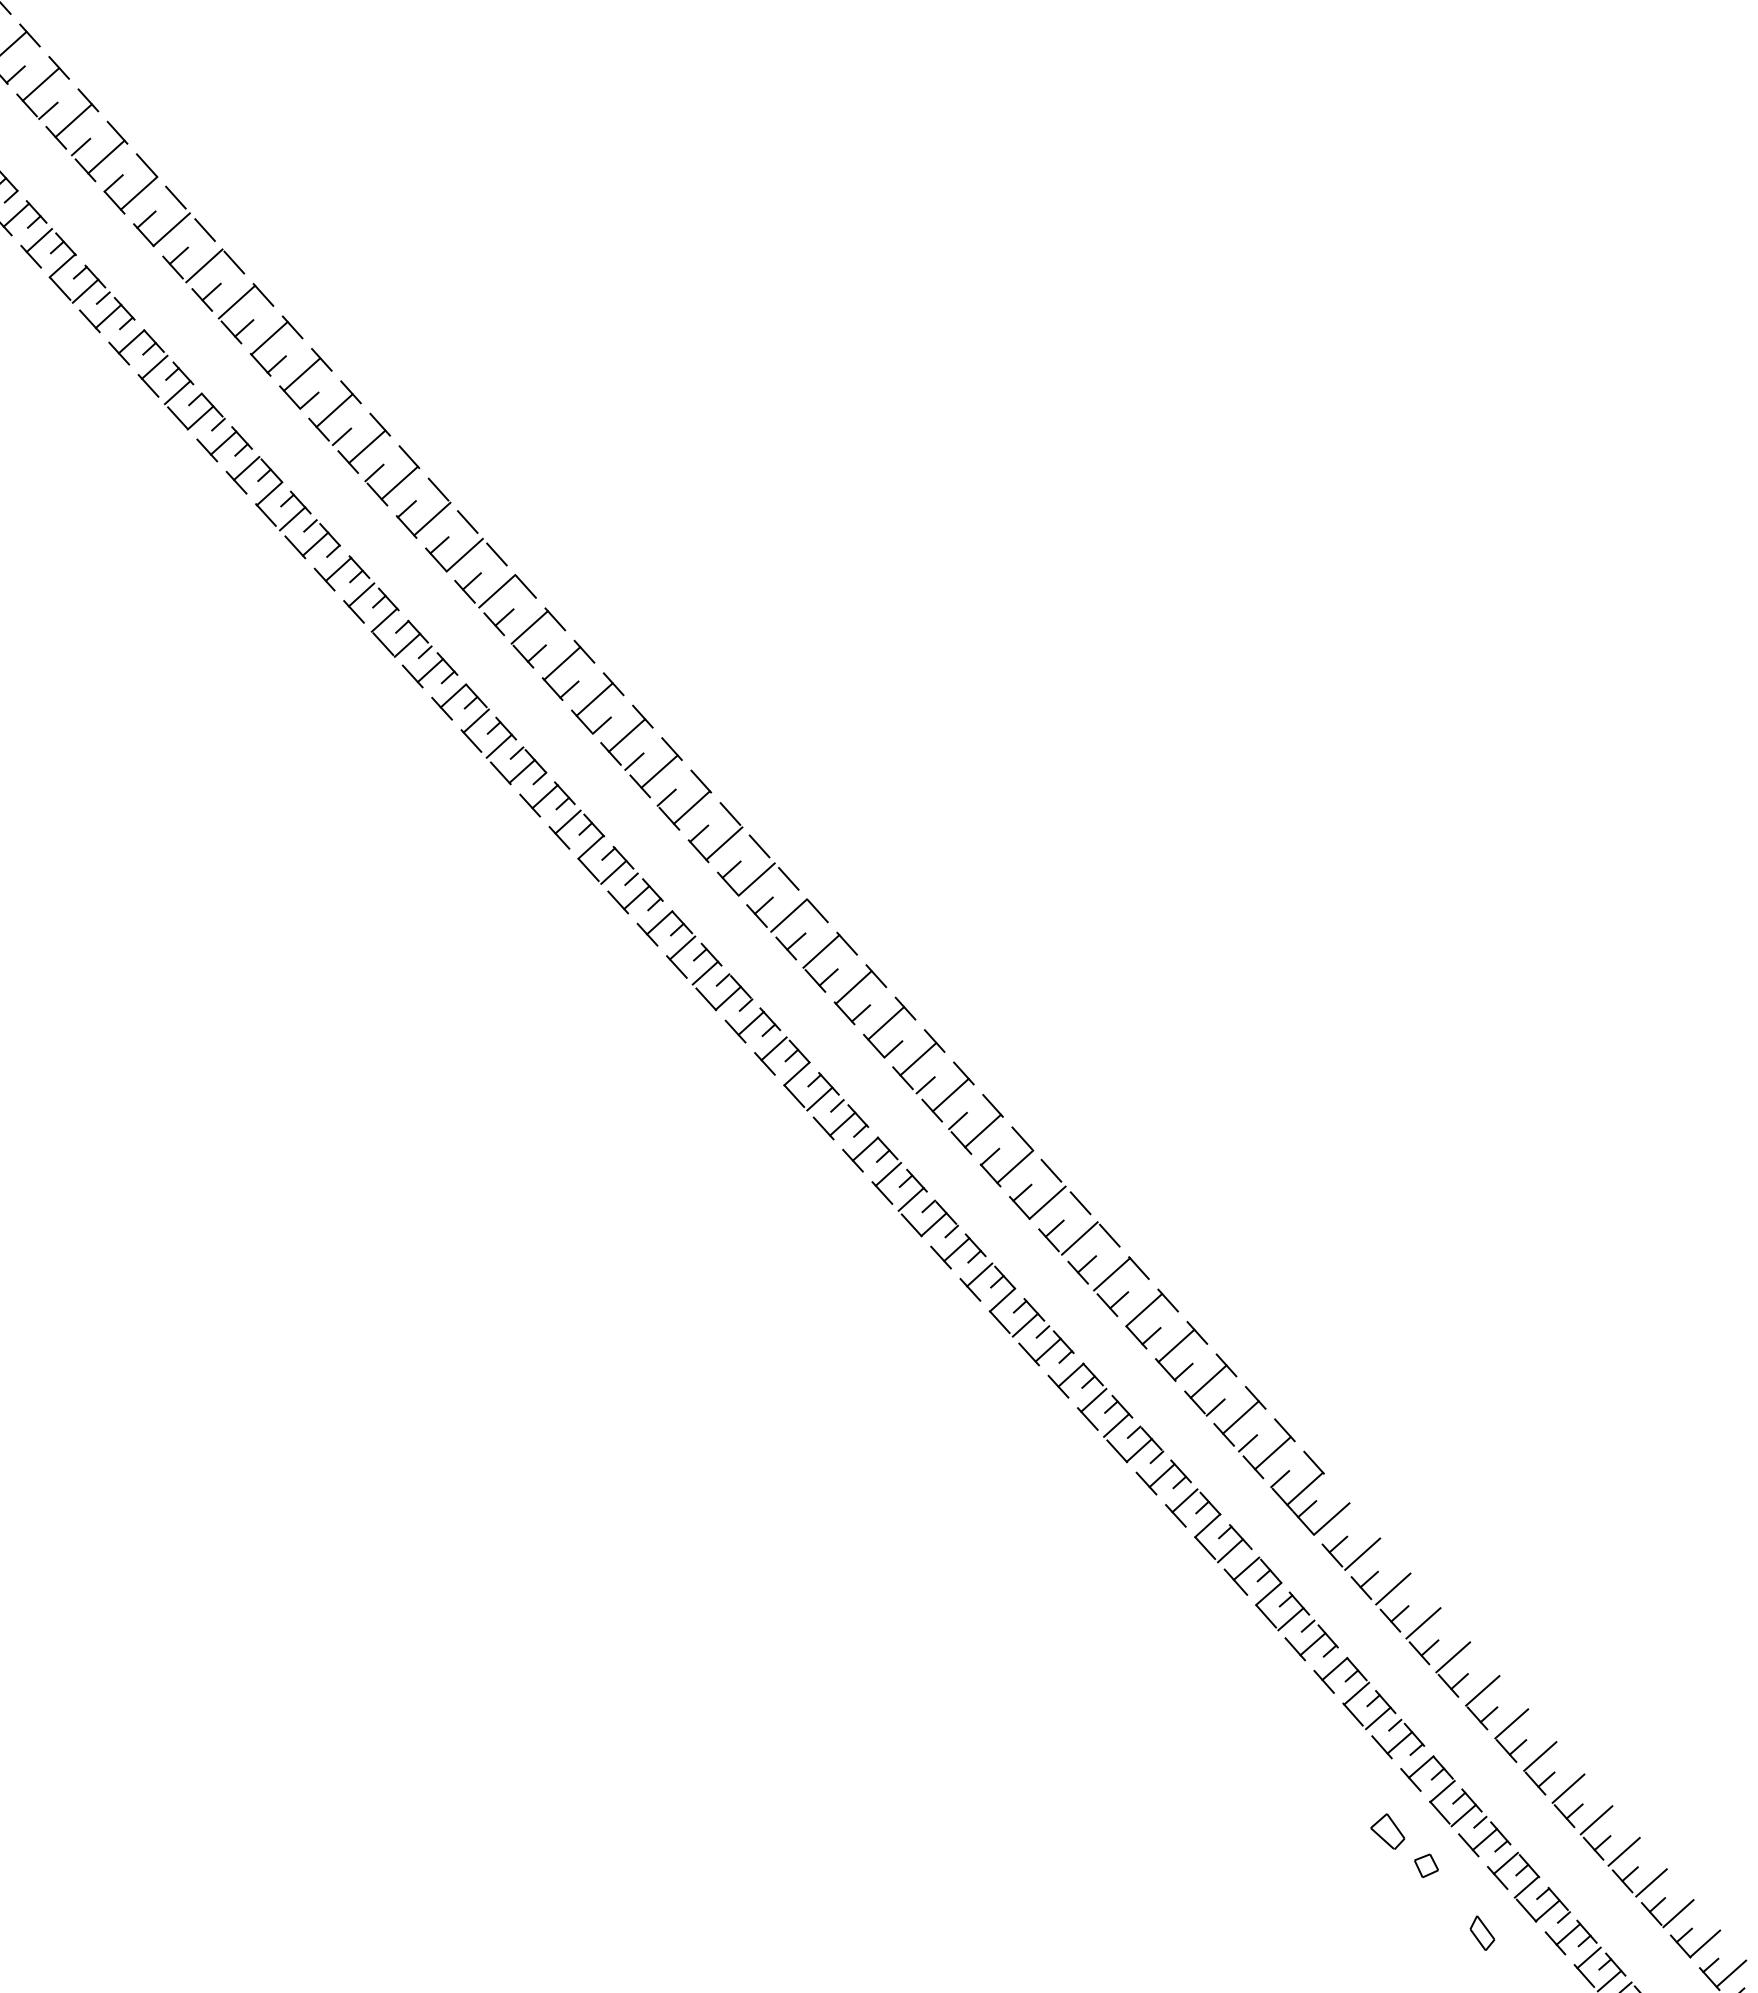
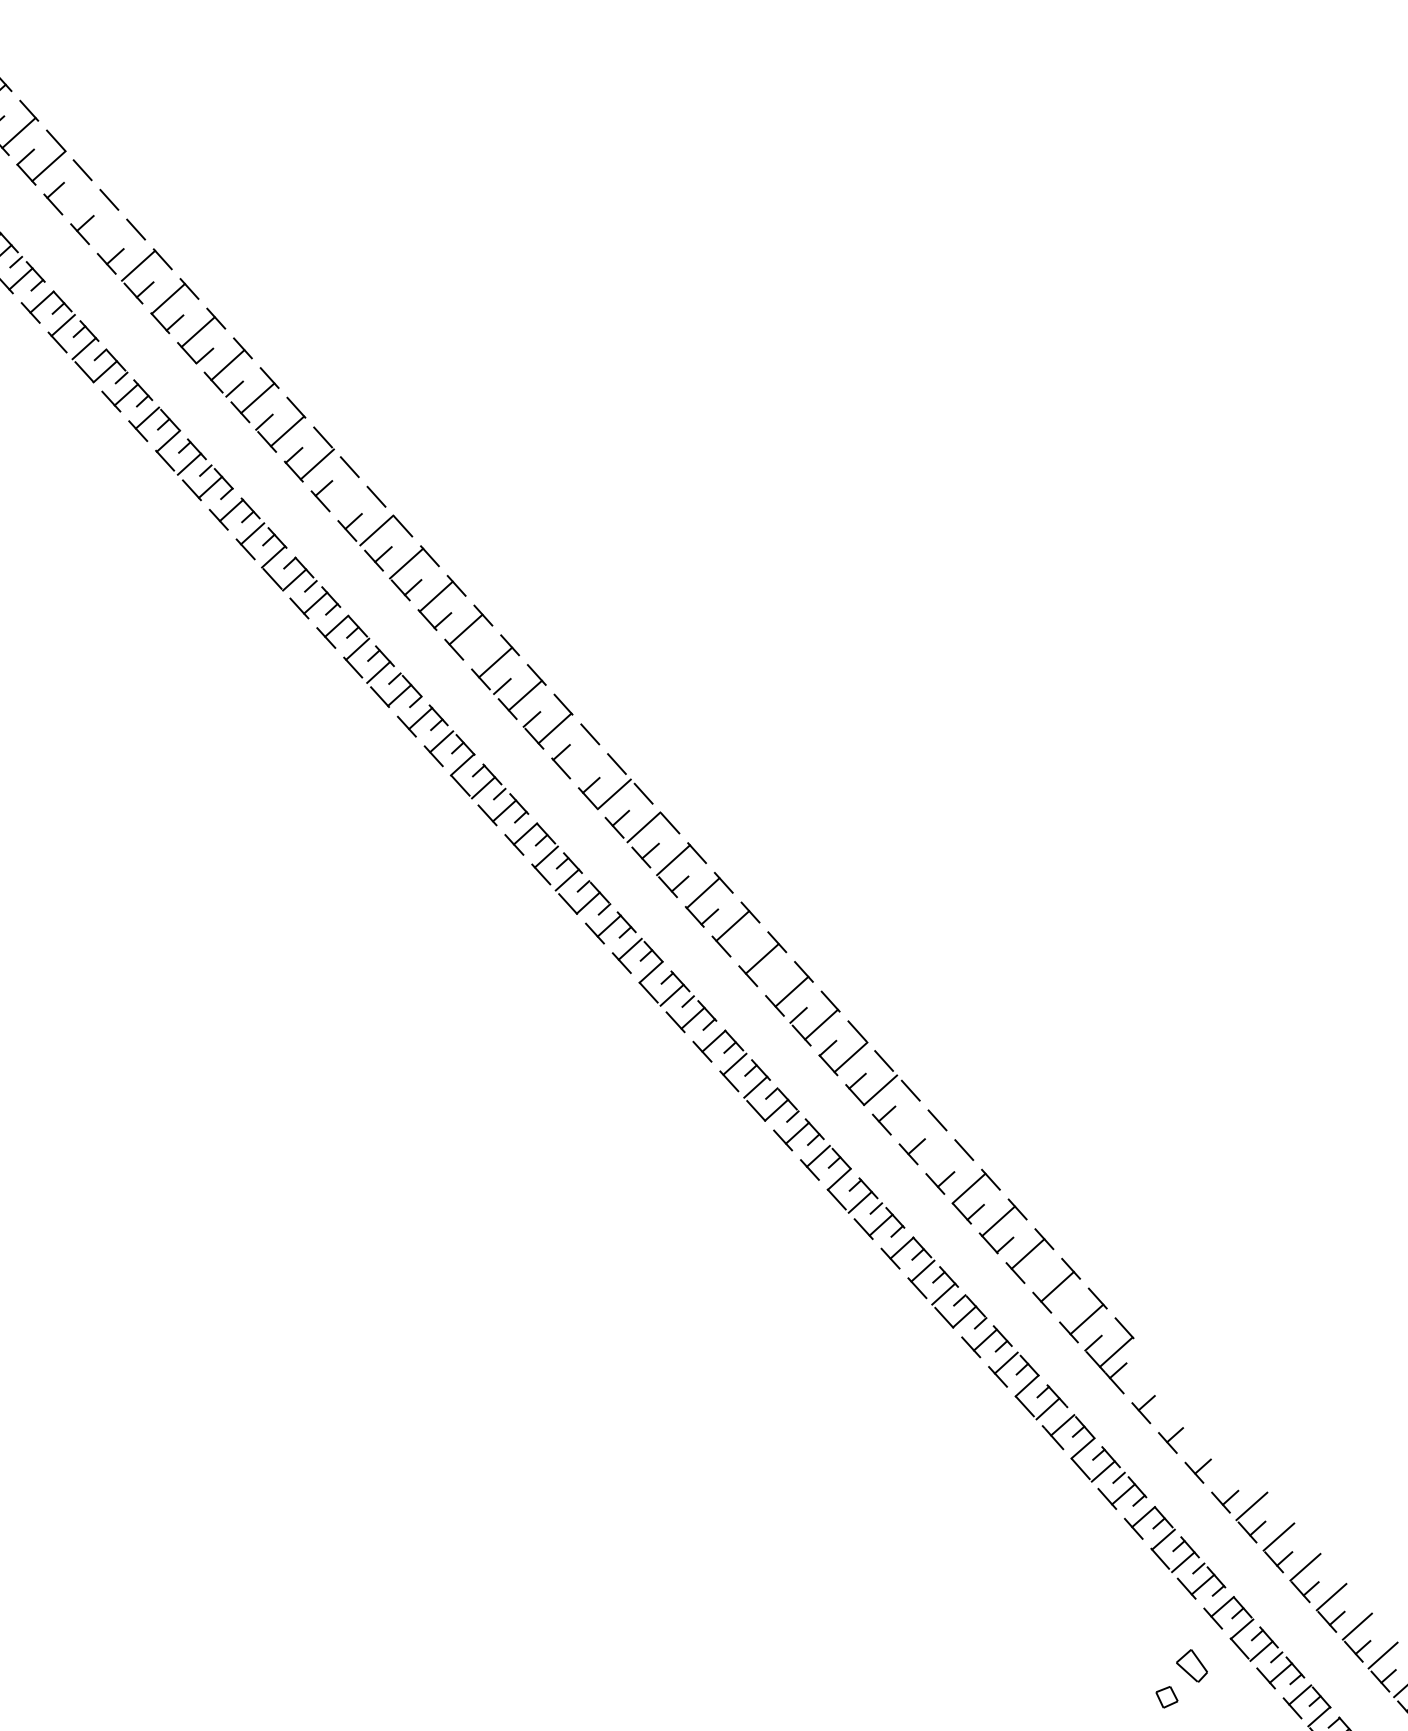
line: (171, 229) -> (78, 199), removed
line: (204, 265) -> (108, 232), removed
line: (464, 554) -> (346, 496), removed
line: (601, 725) -> (472, 653), removed
line: (724, 843) -> (584, 761), removed
line: (893, 1049) -> (739, 949), removed
line: (925, 1085) -> (768, 982), removed
line: (1079, 1238) -> (909, 1122), removed
line: (1112, 1274) -> (939, 1155), removed
line: (1215, 1407) -> (1034, 1277), removed
line: (1248, 1443) -> (1064, 1310), removed
line: (1331, 1518) -> (1140, 1379), removed
line: (1362, 1553) -> (1168, 1411), removed
line: (1393, 1588) -> (1197, 1443), removed
line: (1423, 1623) -> (1224, 1475), removed
part: (1426, 1865) -> (1167, 1696), moved

